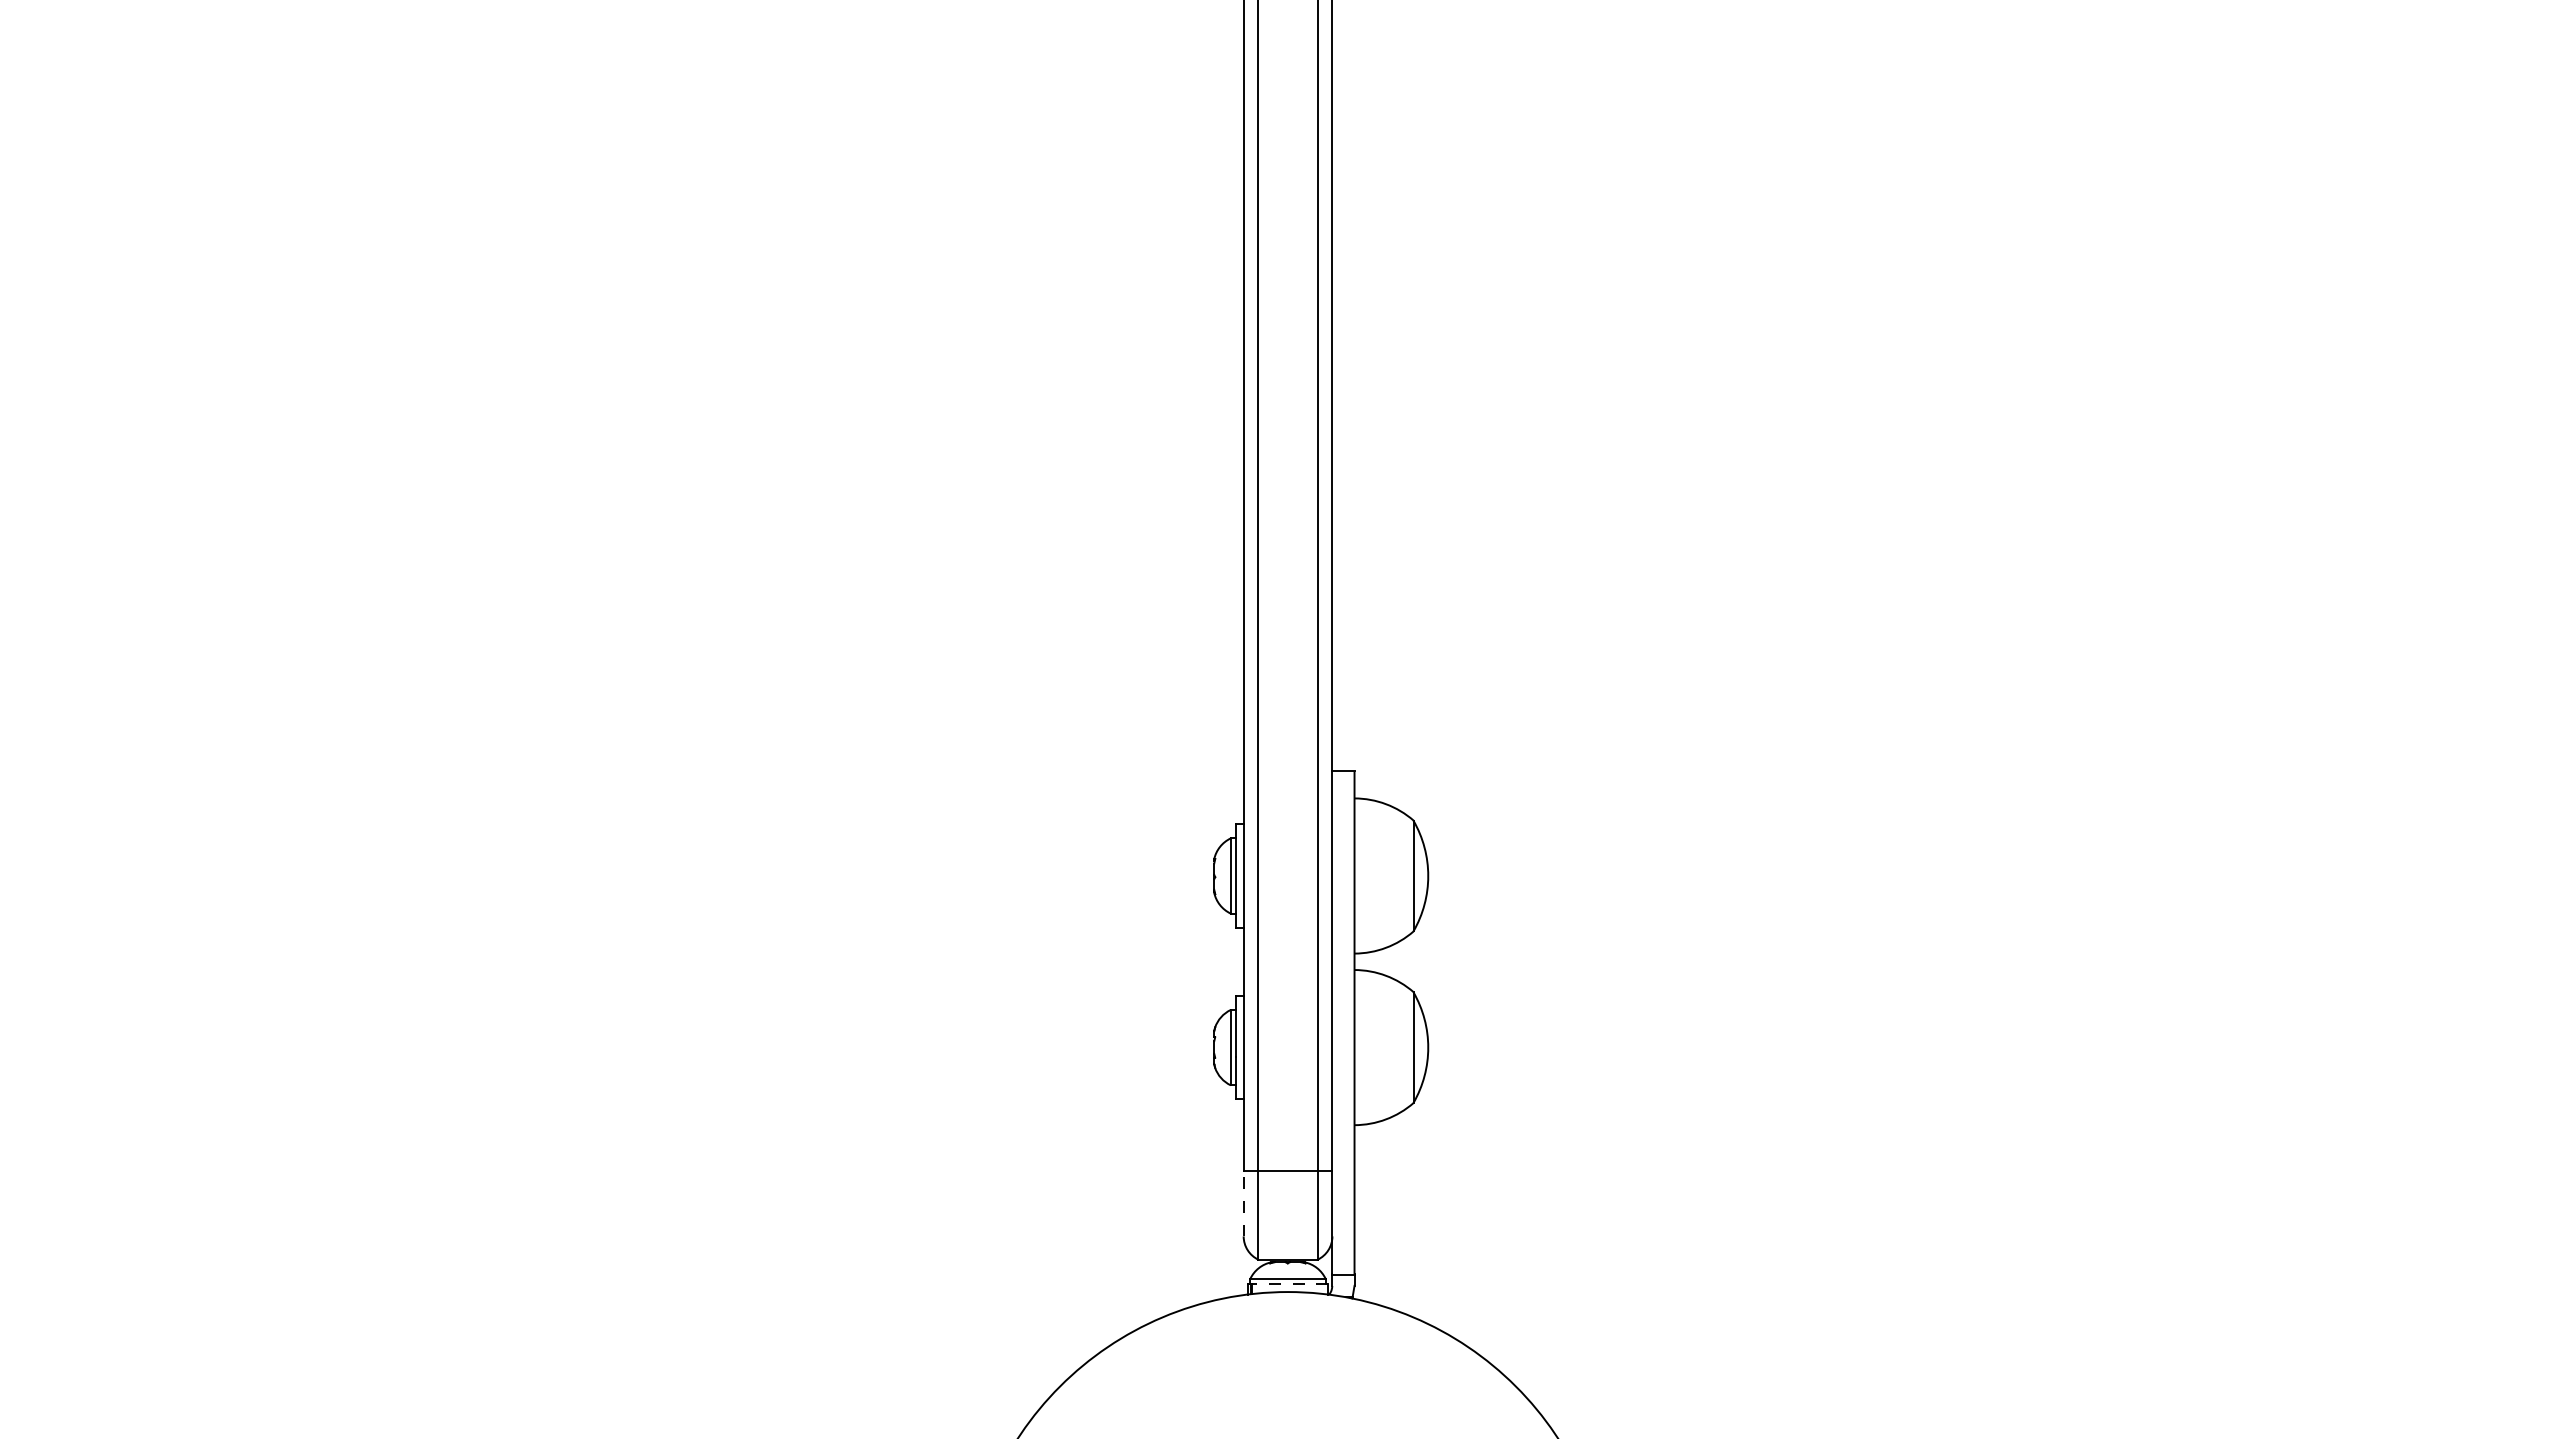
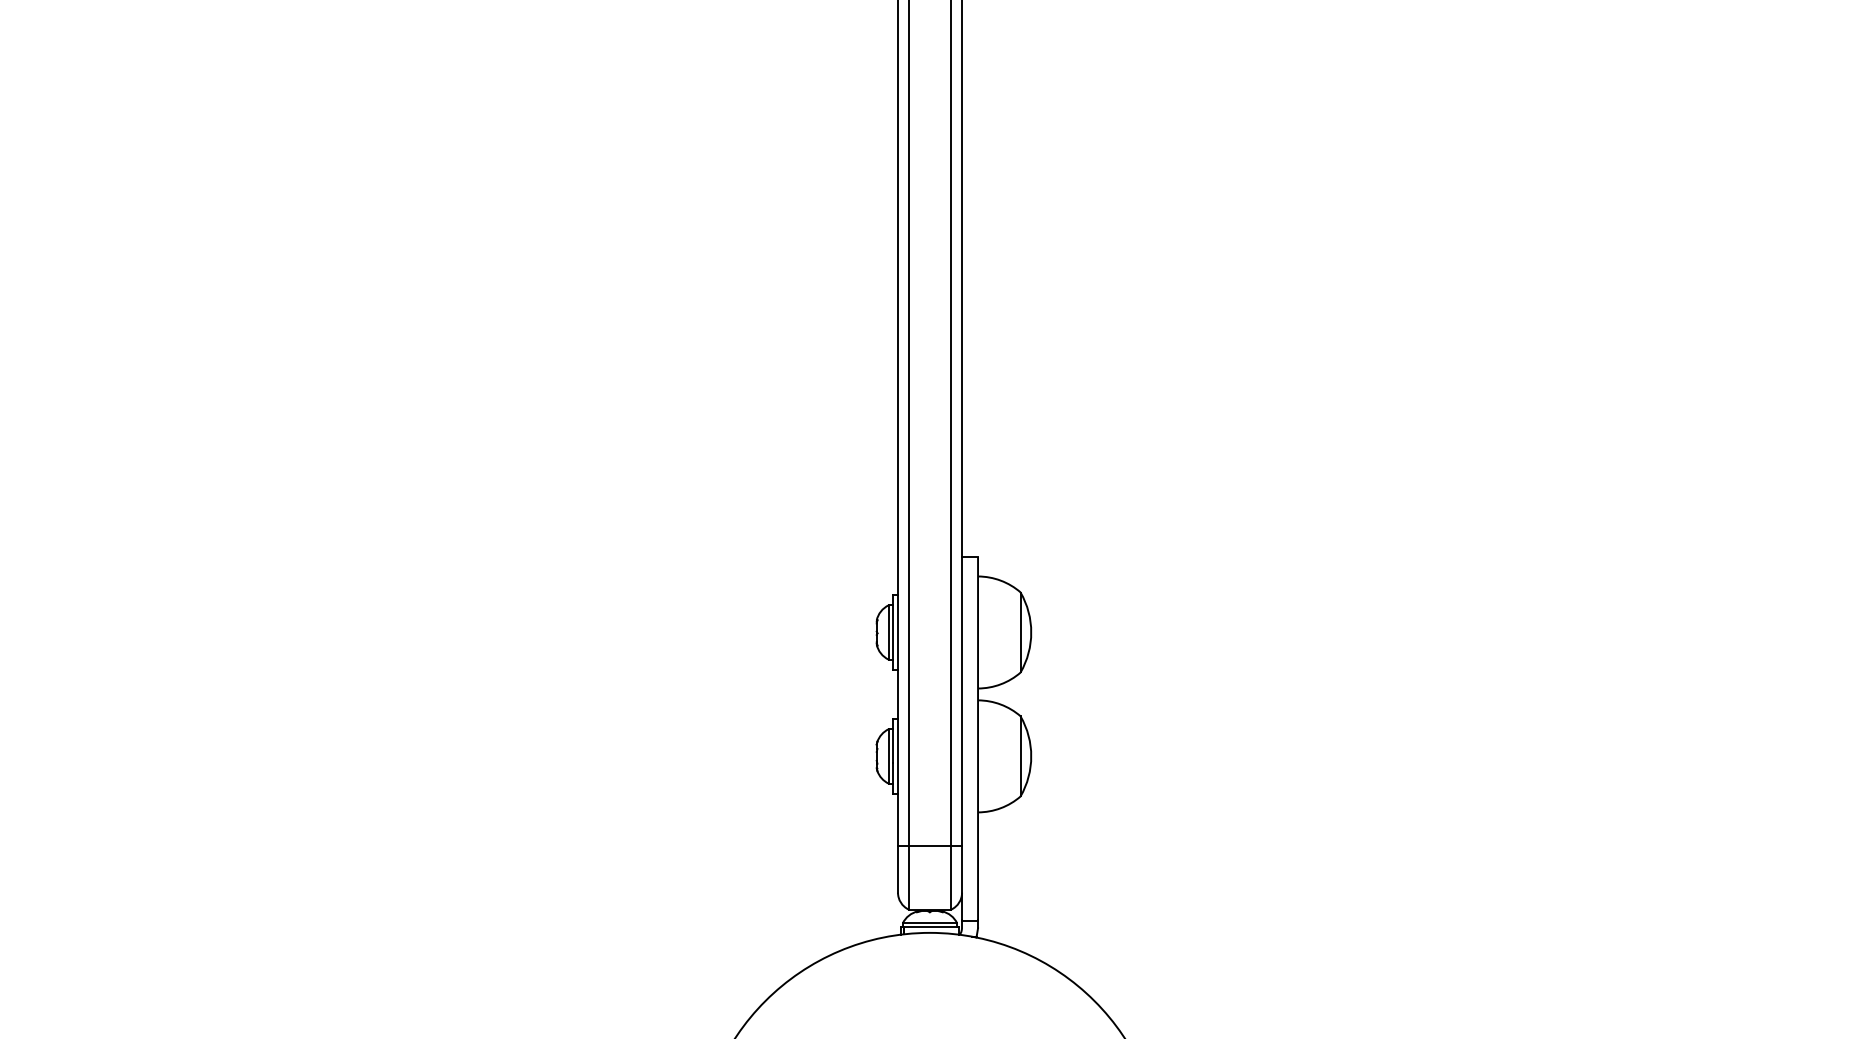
line: (1243, 1203) -> (897, 868), dashed -> solid
line: (1290, 1284) -> (931, 927), dashed -> solid

